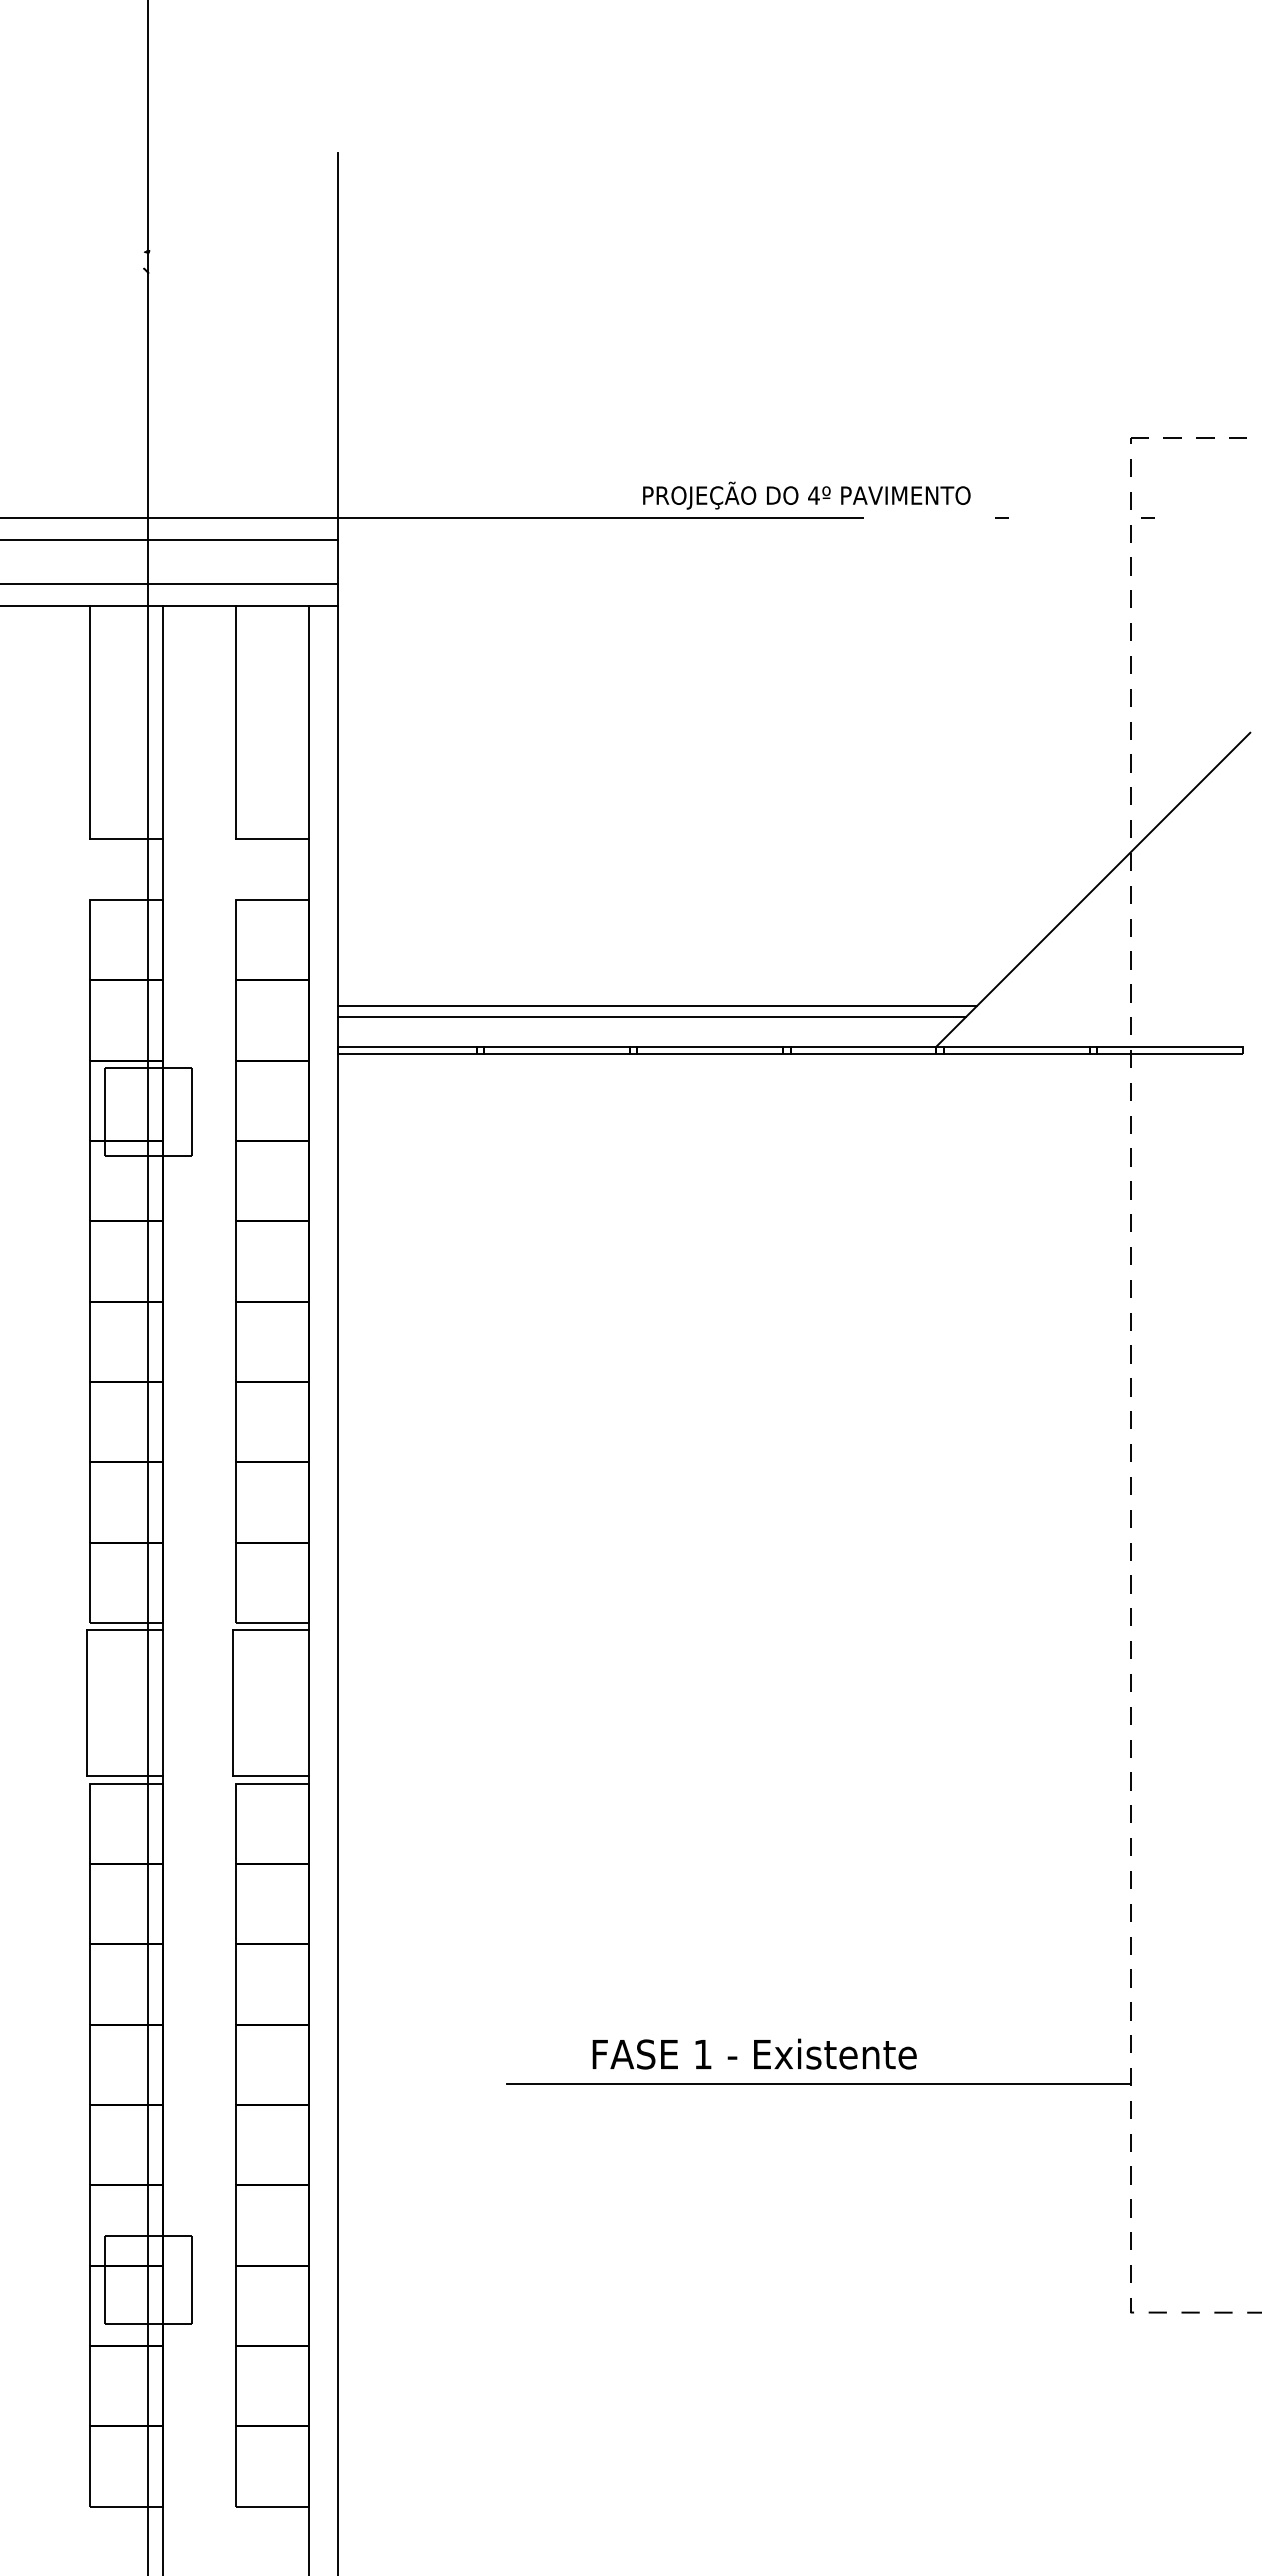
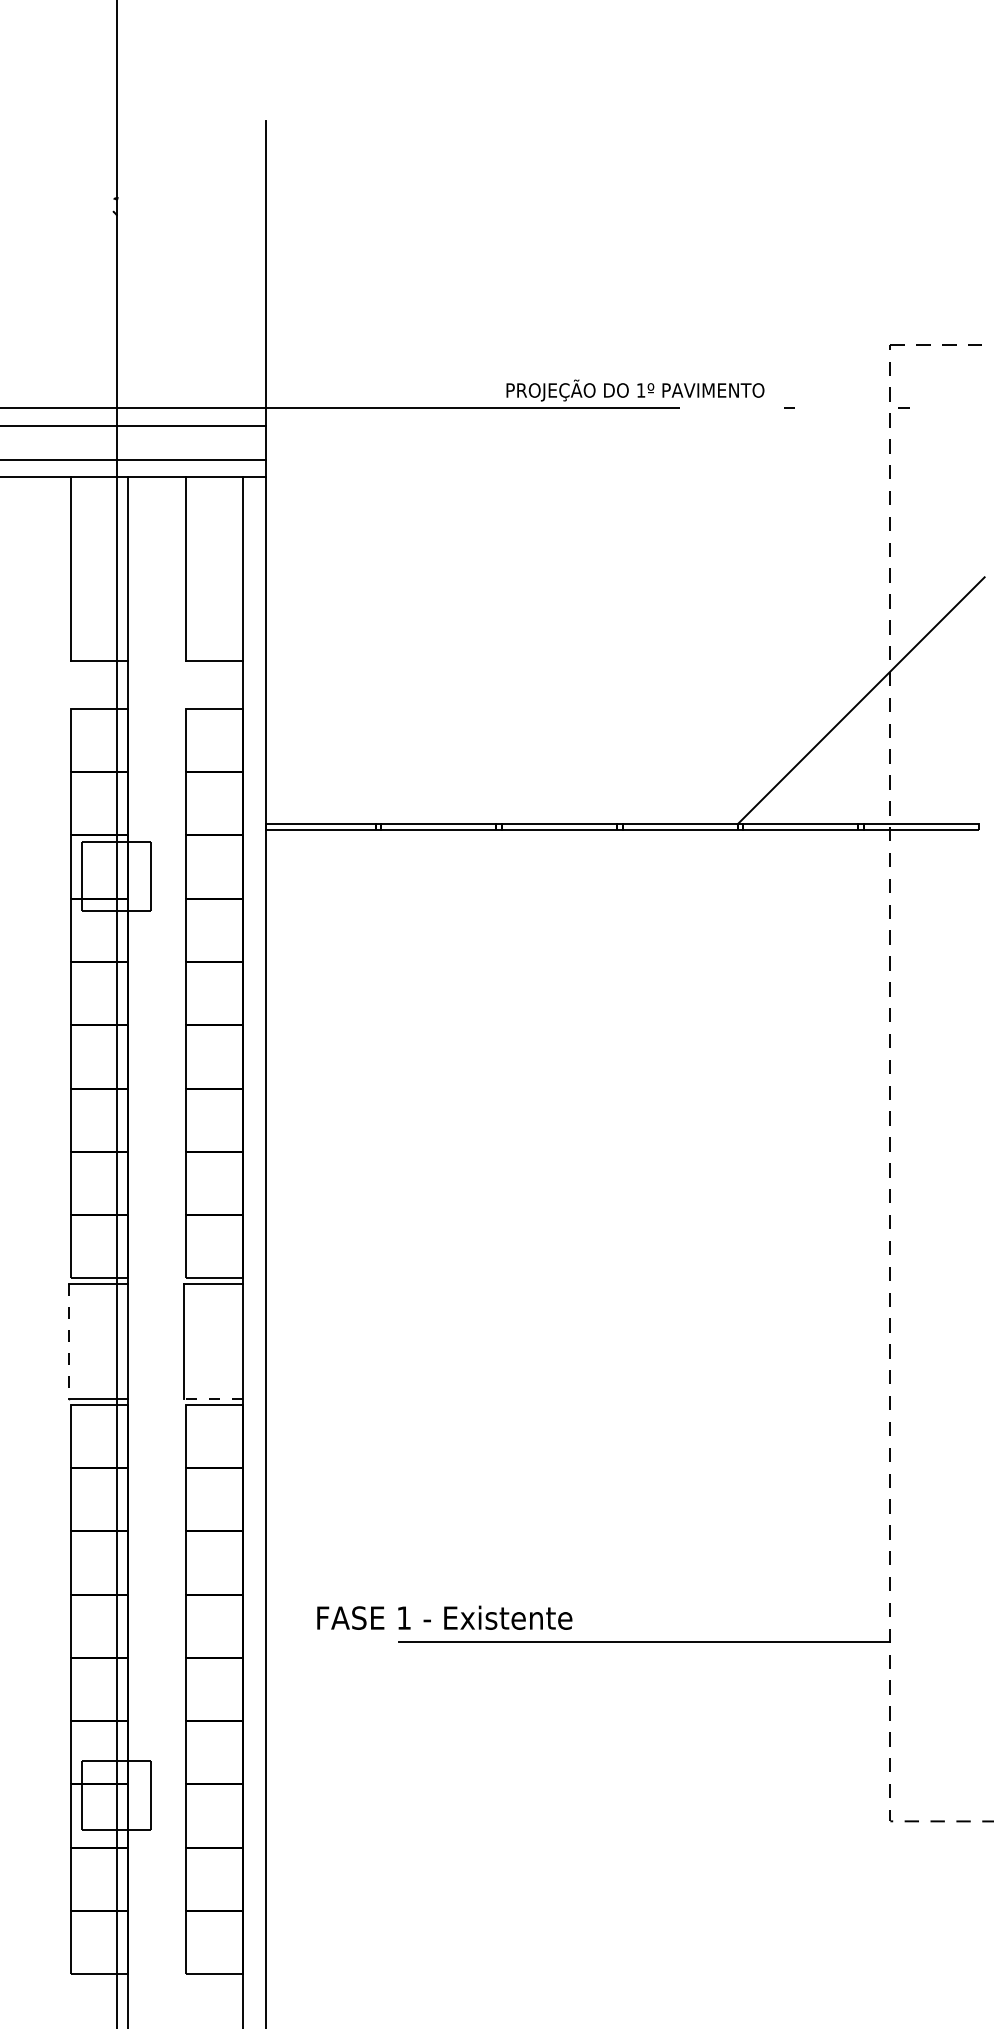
text: (813, 495) -> (640, 390), 4º -> 1º
line: (657, 1005) -> (517, 792), removed
line: (651, 1017) -> (513, 801), removed
line: (87, 1703) -> (68, 1341), solid -> dashed
line: (270, 1776) -> (213, 1399), solid -> dashed
text: (754, 2053) -> (444, 1617), moved

